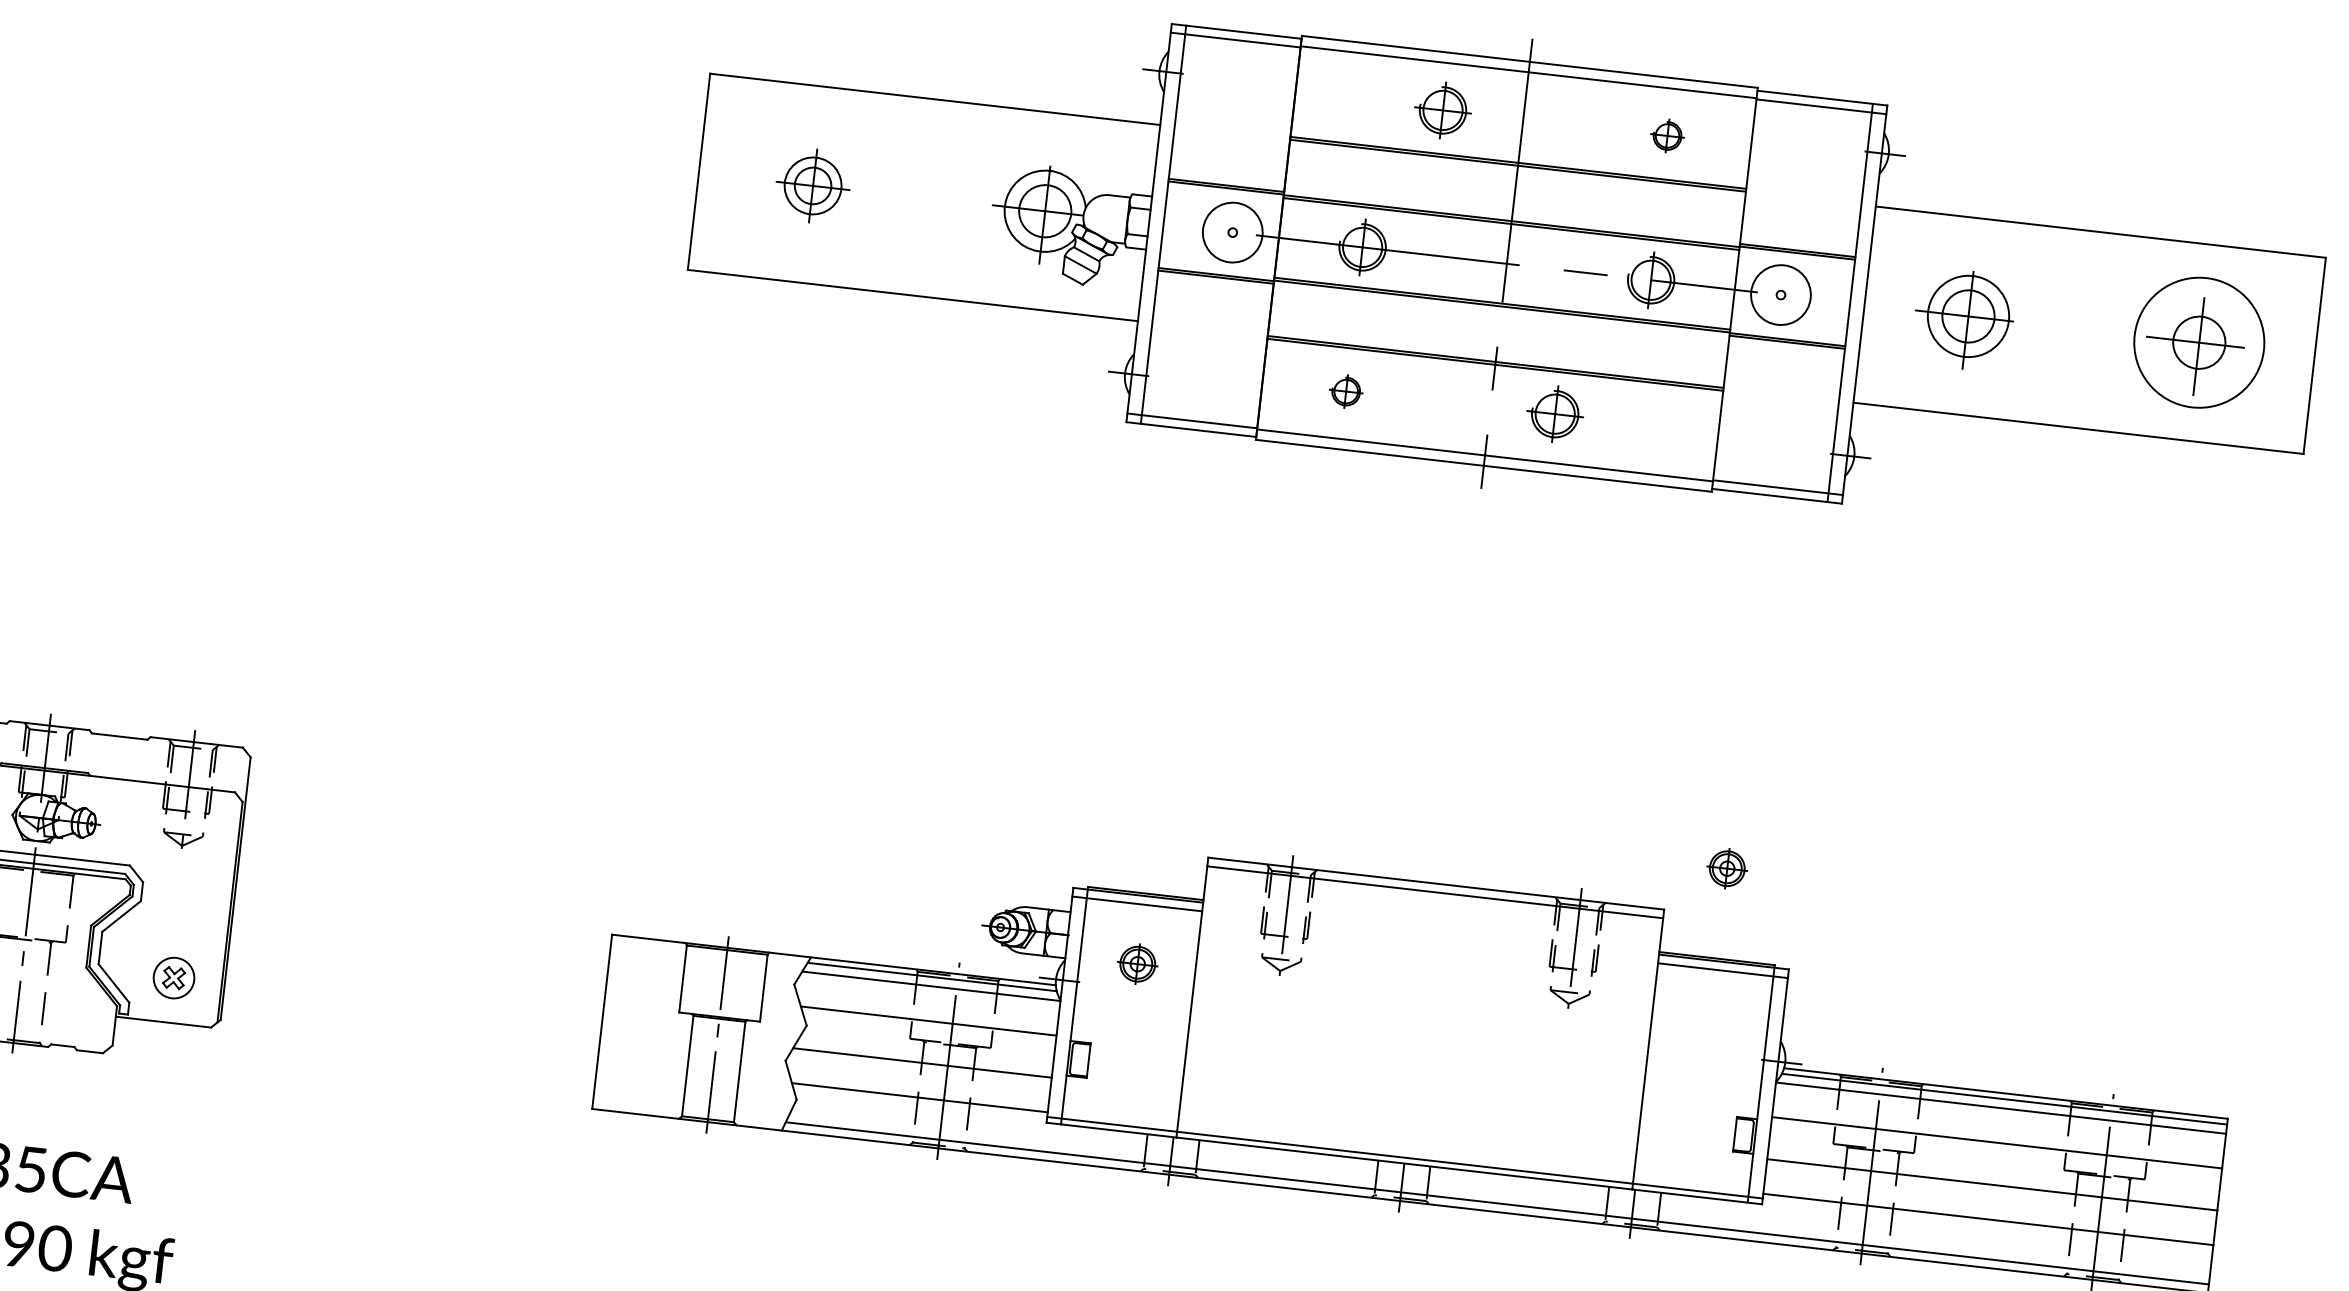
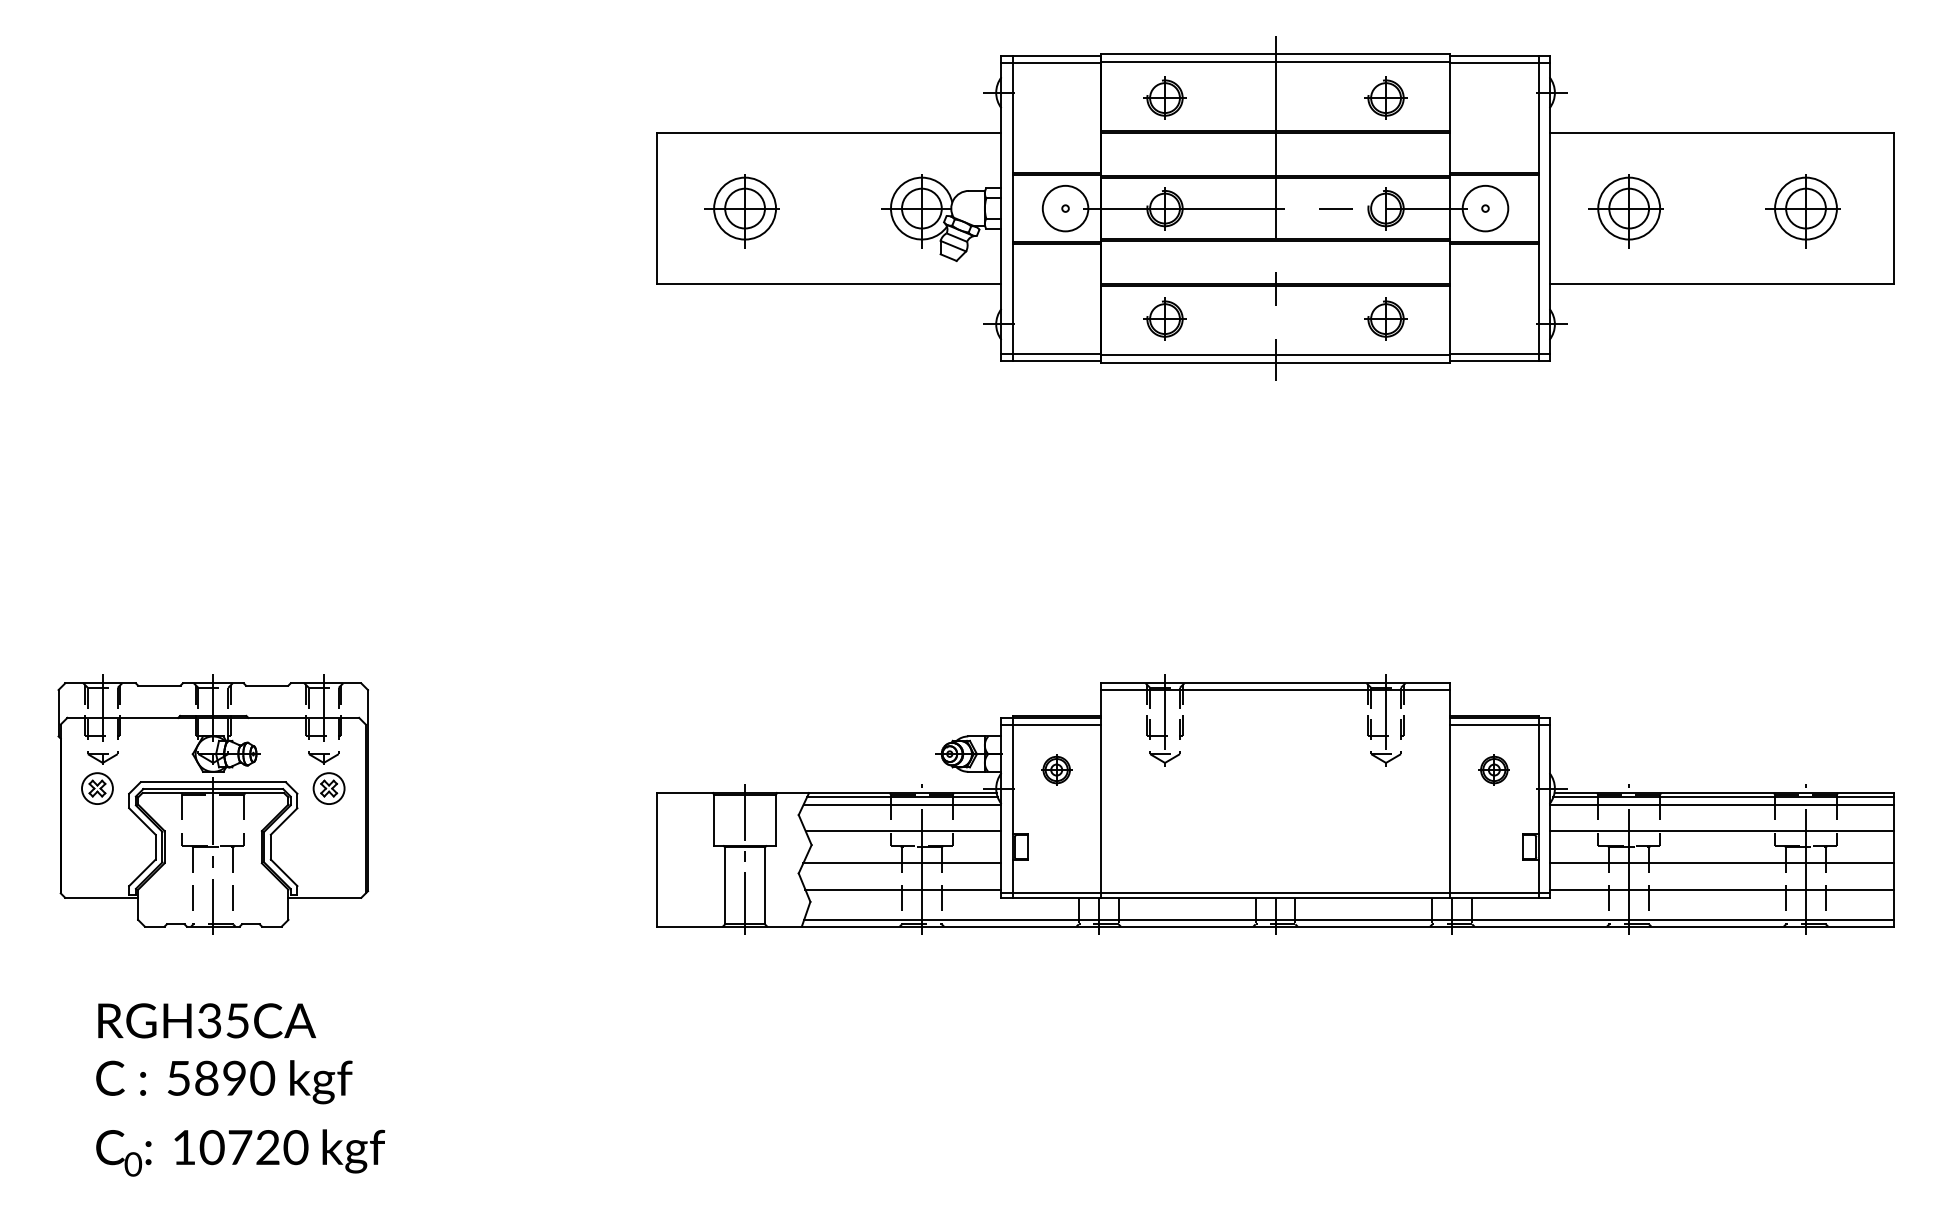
part: (1442, 109) -> (1164, 97), moved
part: (1666, 135) -> (1385, 97), size x1.67
part: (809, 188) -> (741, 211), size x1.43
circle: (2198, 342) -> (1805, 208), size x0.62
part: (1345, 390) -> (1164, 318), size x1.67
part: (1554, 413) -> (1385, 318), moved
part: (1726, 867) -> (1493, 769), moved
part: (173, 977) -> (328, 788), moved

